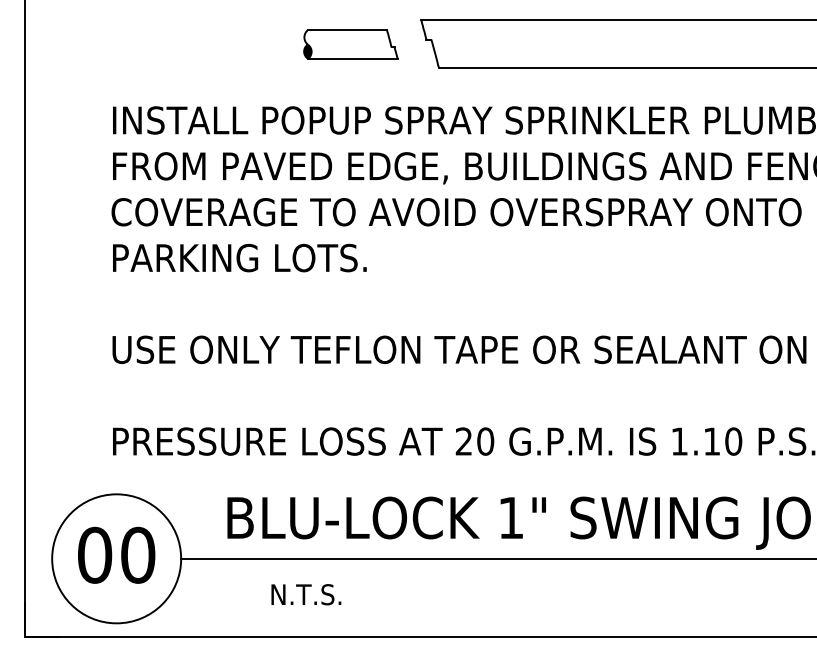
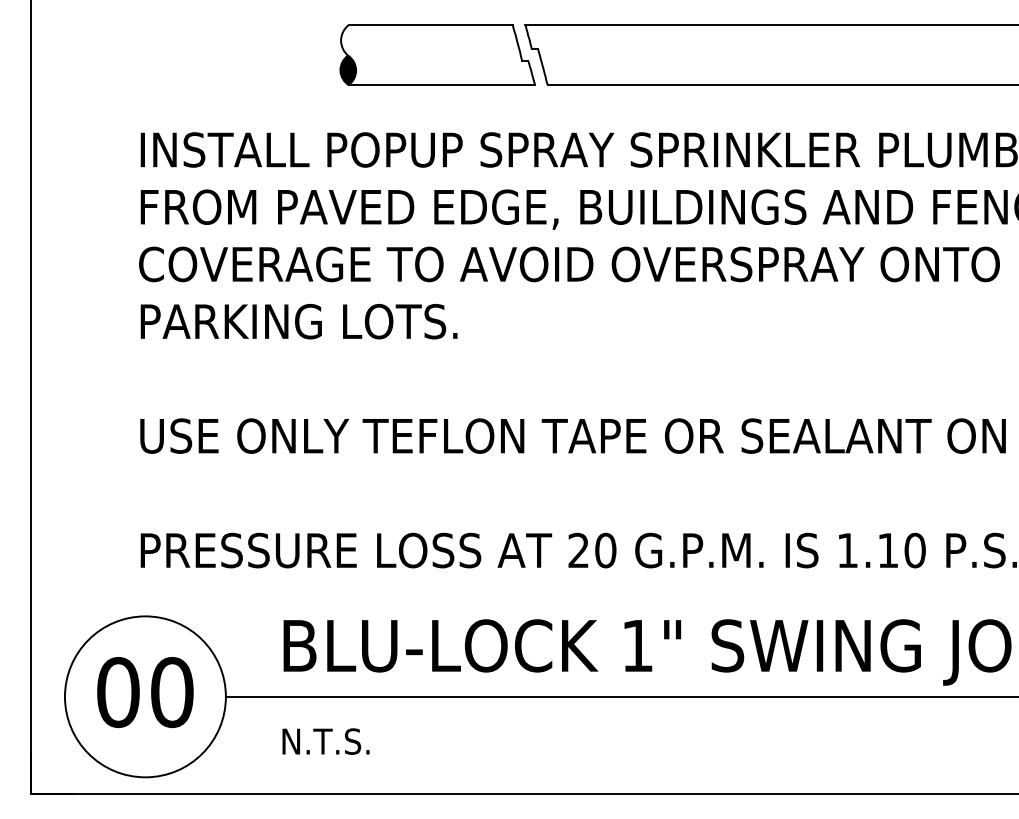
part: (350, 43) -> (437, 54), size x1.67
text: (305, 594) -> (325, 741), moved

